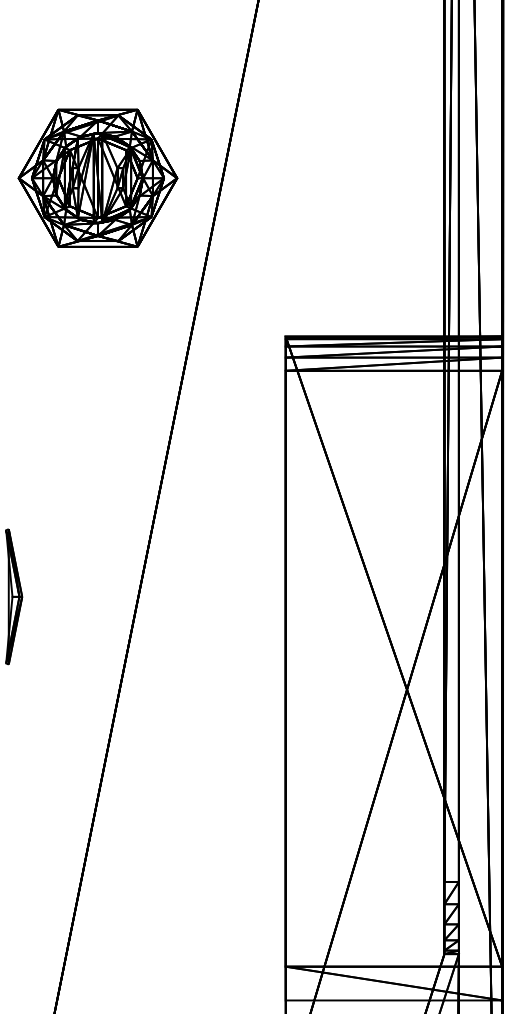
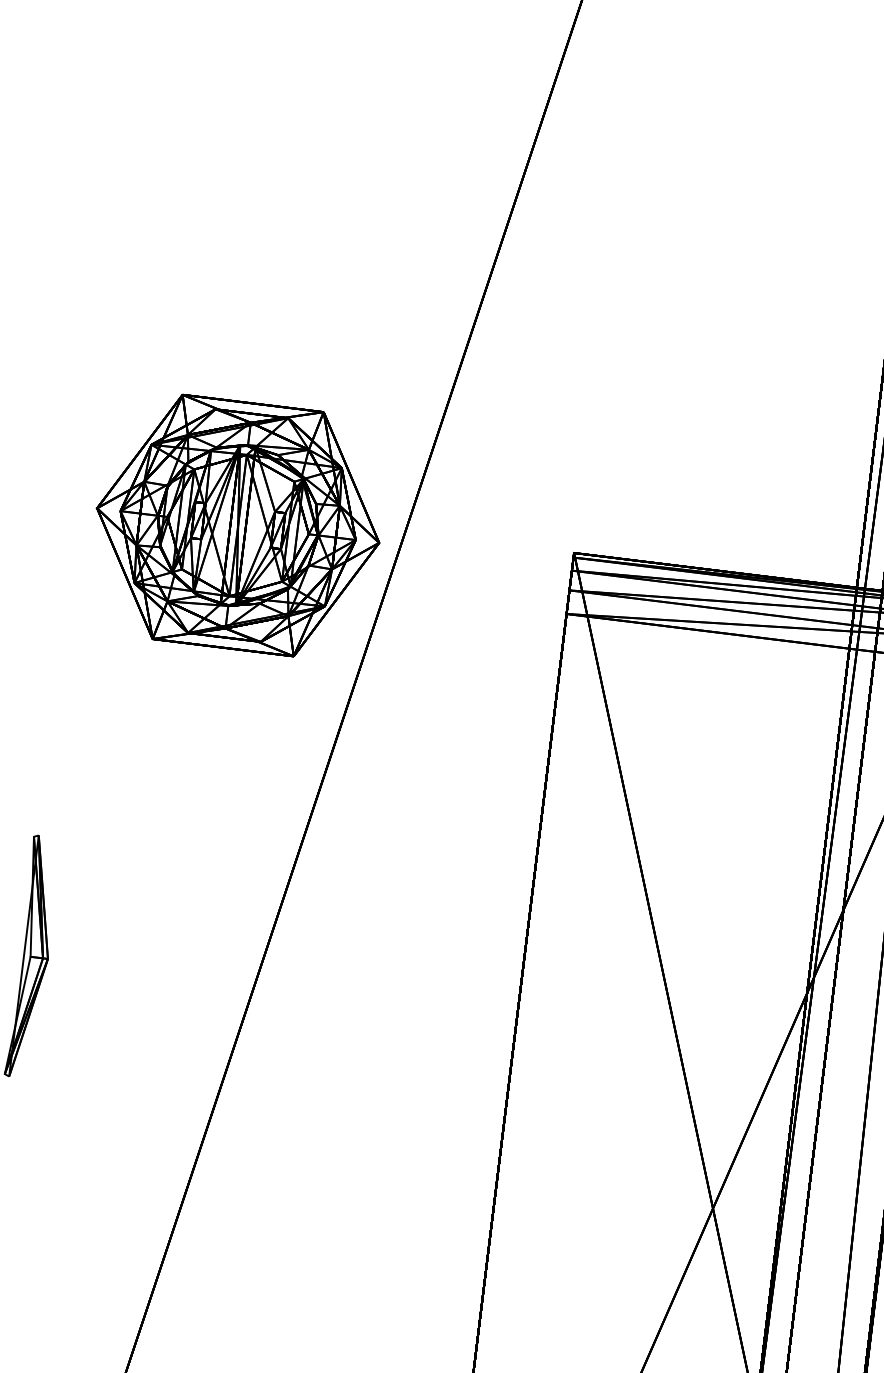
part: (97, 177) -> (237, 524), moved

